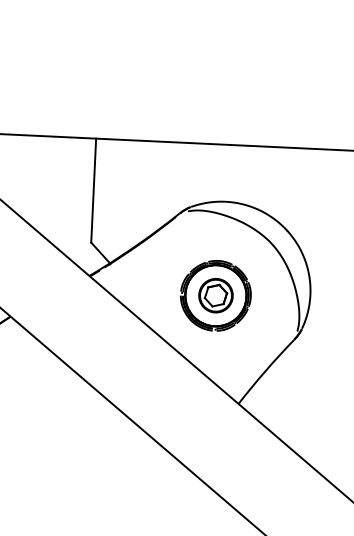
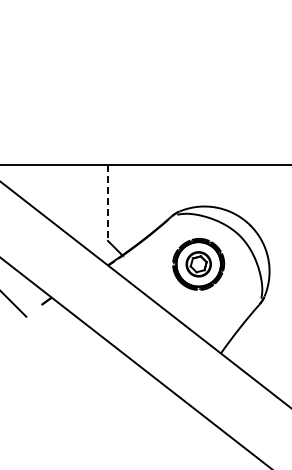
line: (93, 190) -> (107, 202), solid -> dashed
part: (215, 295) -> (198, 264), moved

